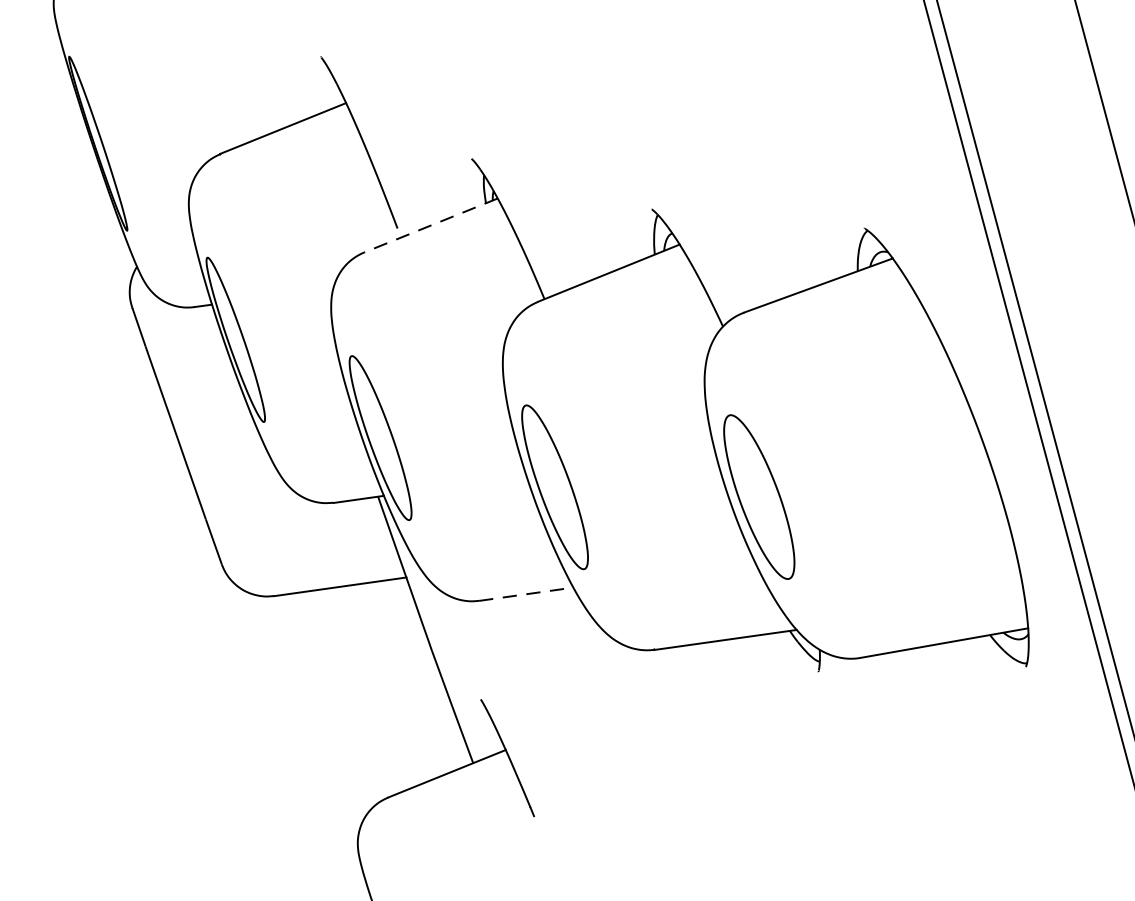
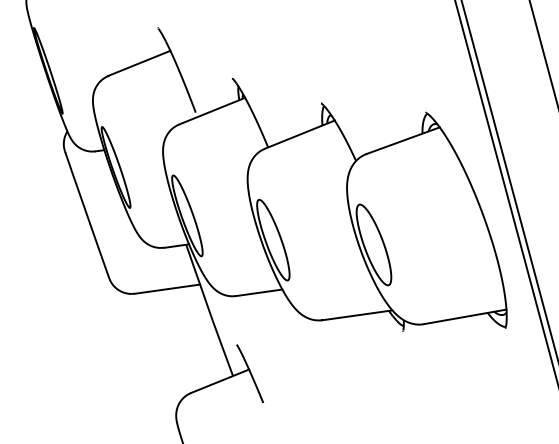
line: (429, 226) -> (211, 111), dashed -> solid
line: (526, 593) -> (259, 292), dashed -> solid

